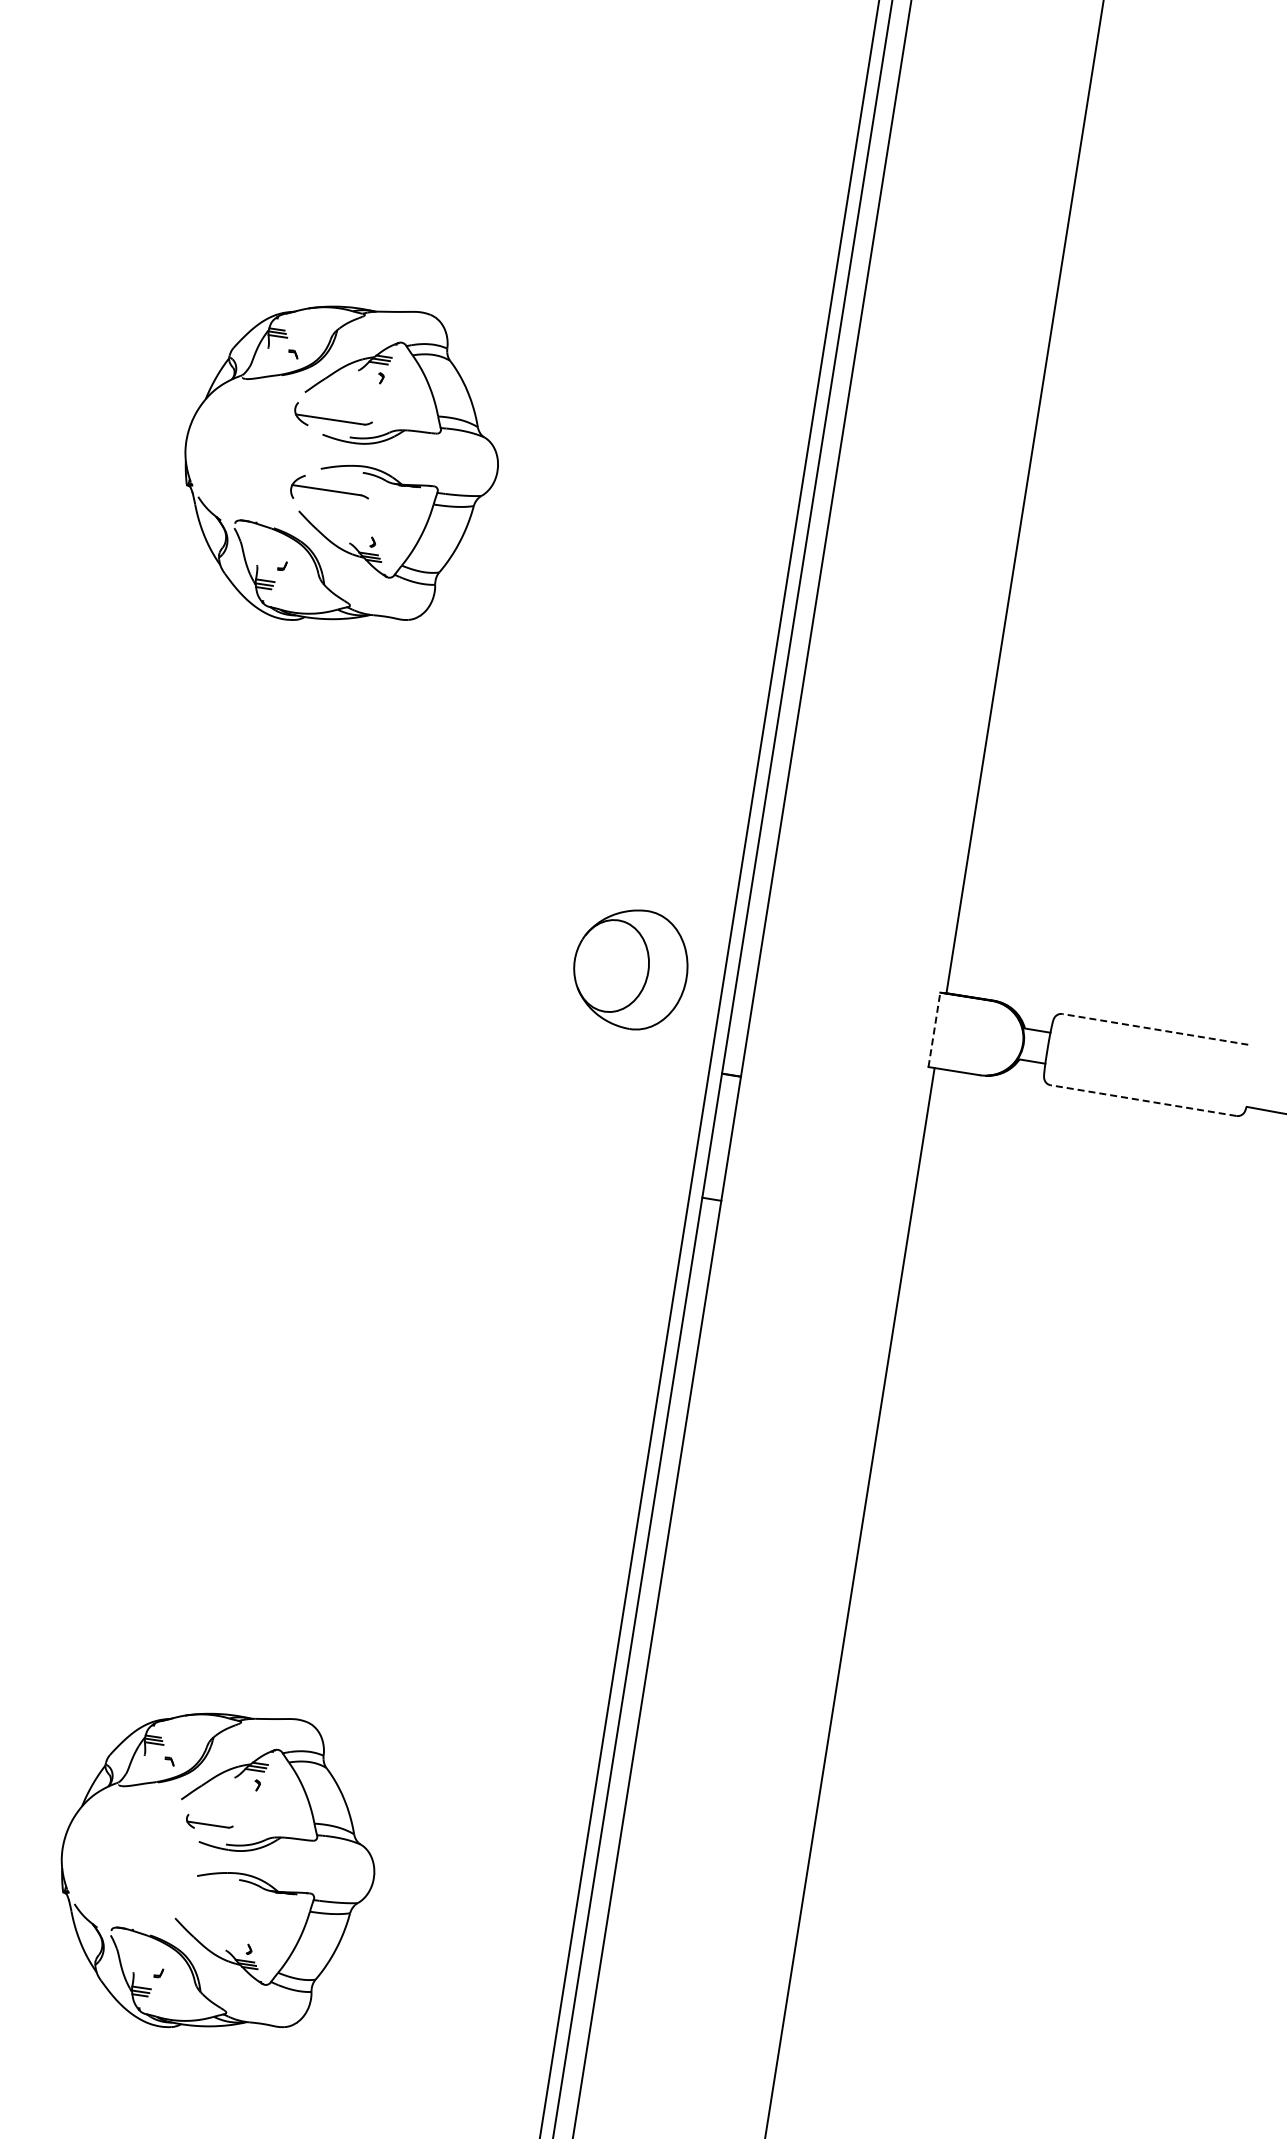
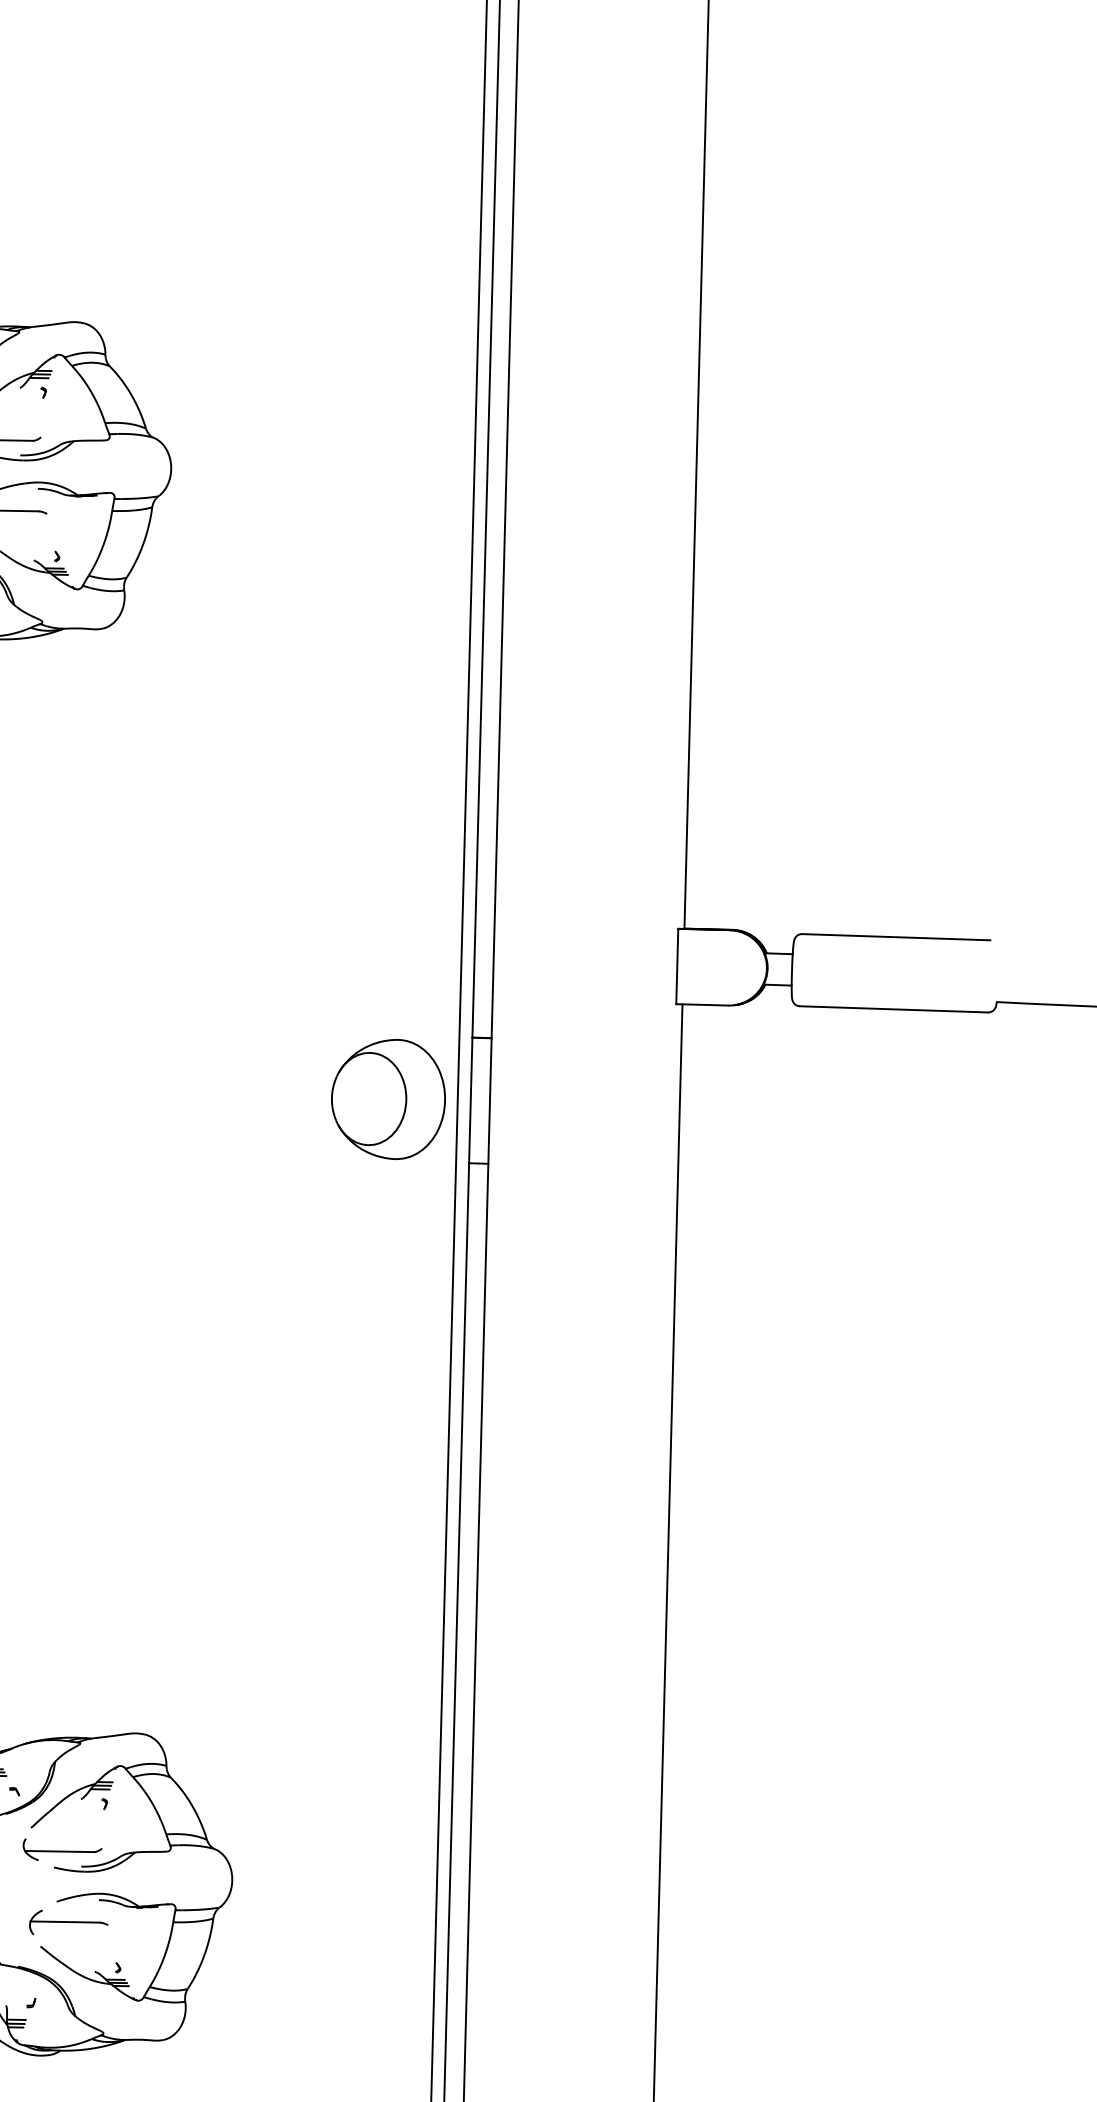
part: (630, 969) -> (388, 1100), moved
line: (934, 1029) -> (677, 966), dashed -> solid
line: (1154, 1029) -> (895, 937), dashed -> solid
line: (1143, 1100) -> (893, 1009), dashed -> solid
part: (209, 1821) -> (61, 1845), size x1.67
part: (205, 1894) -> (67, 1918), added

